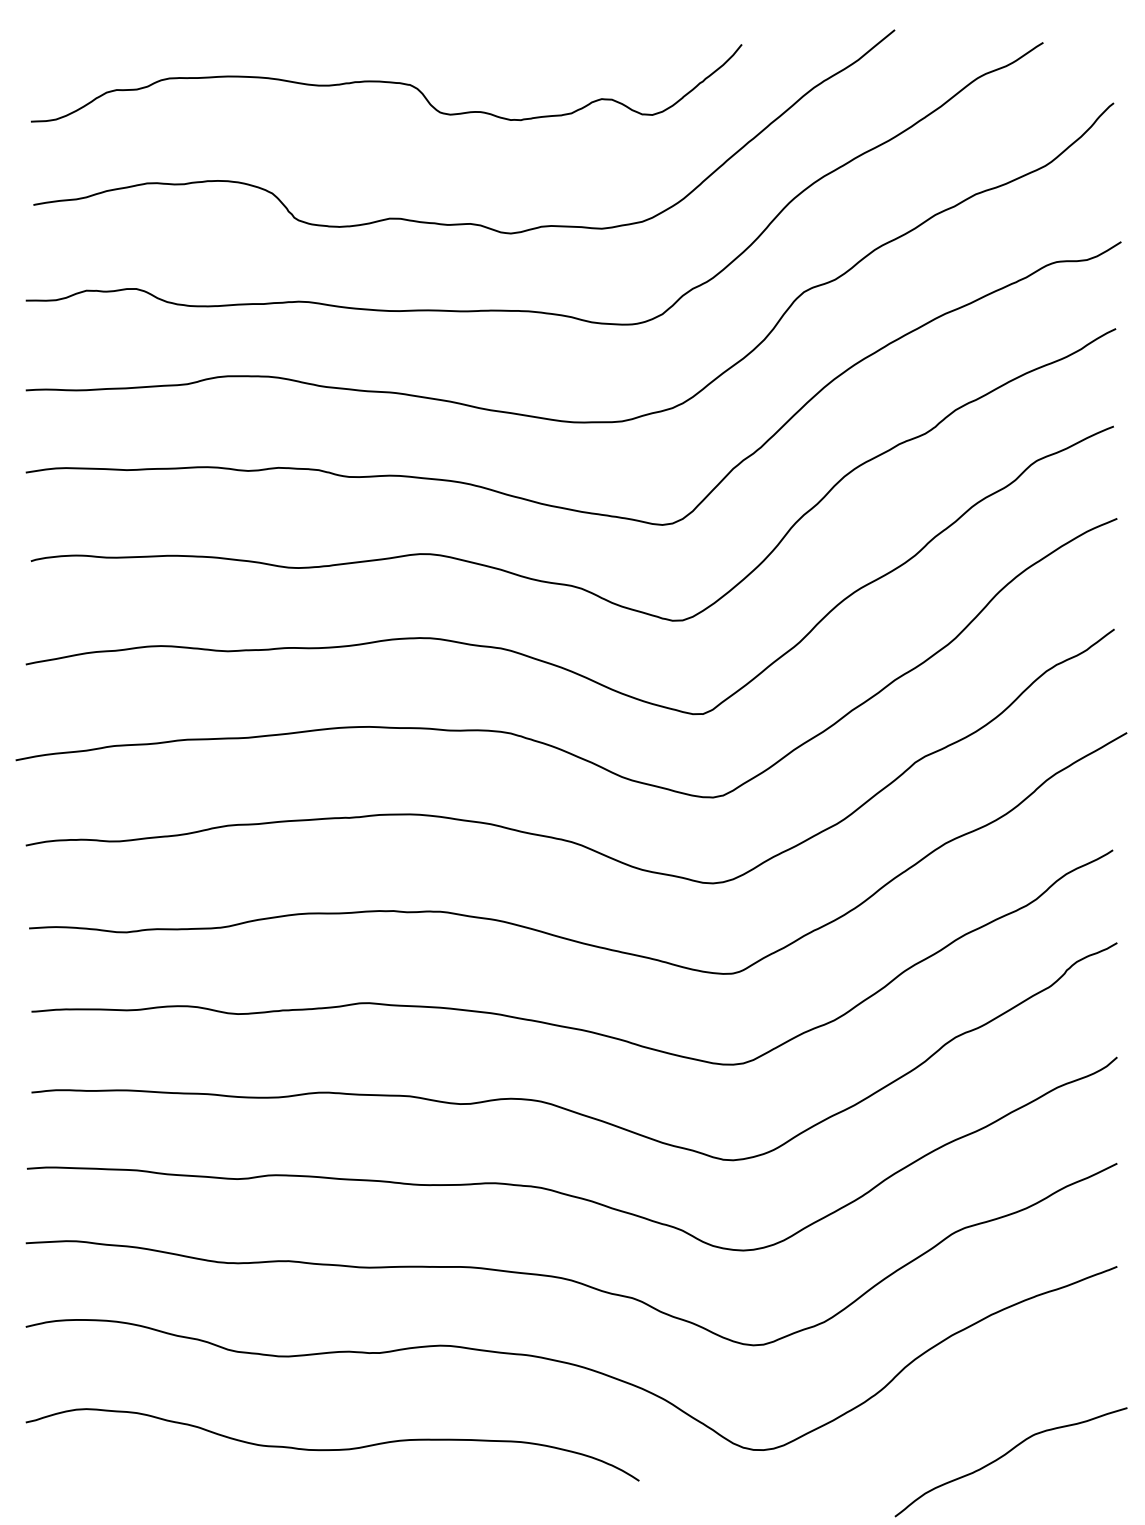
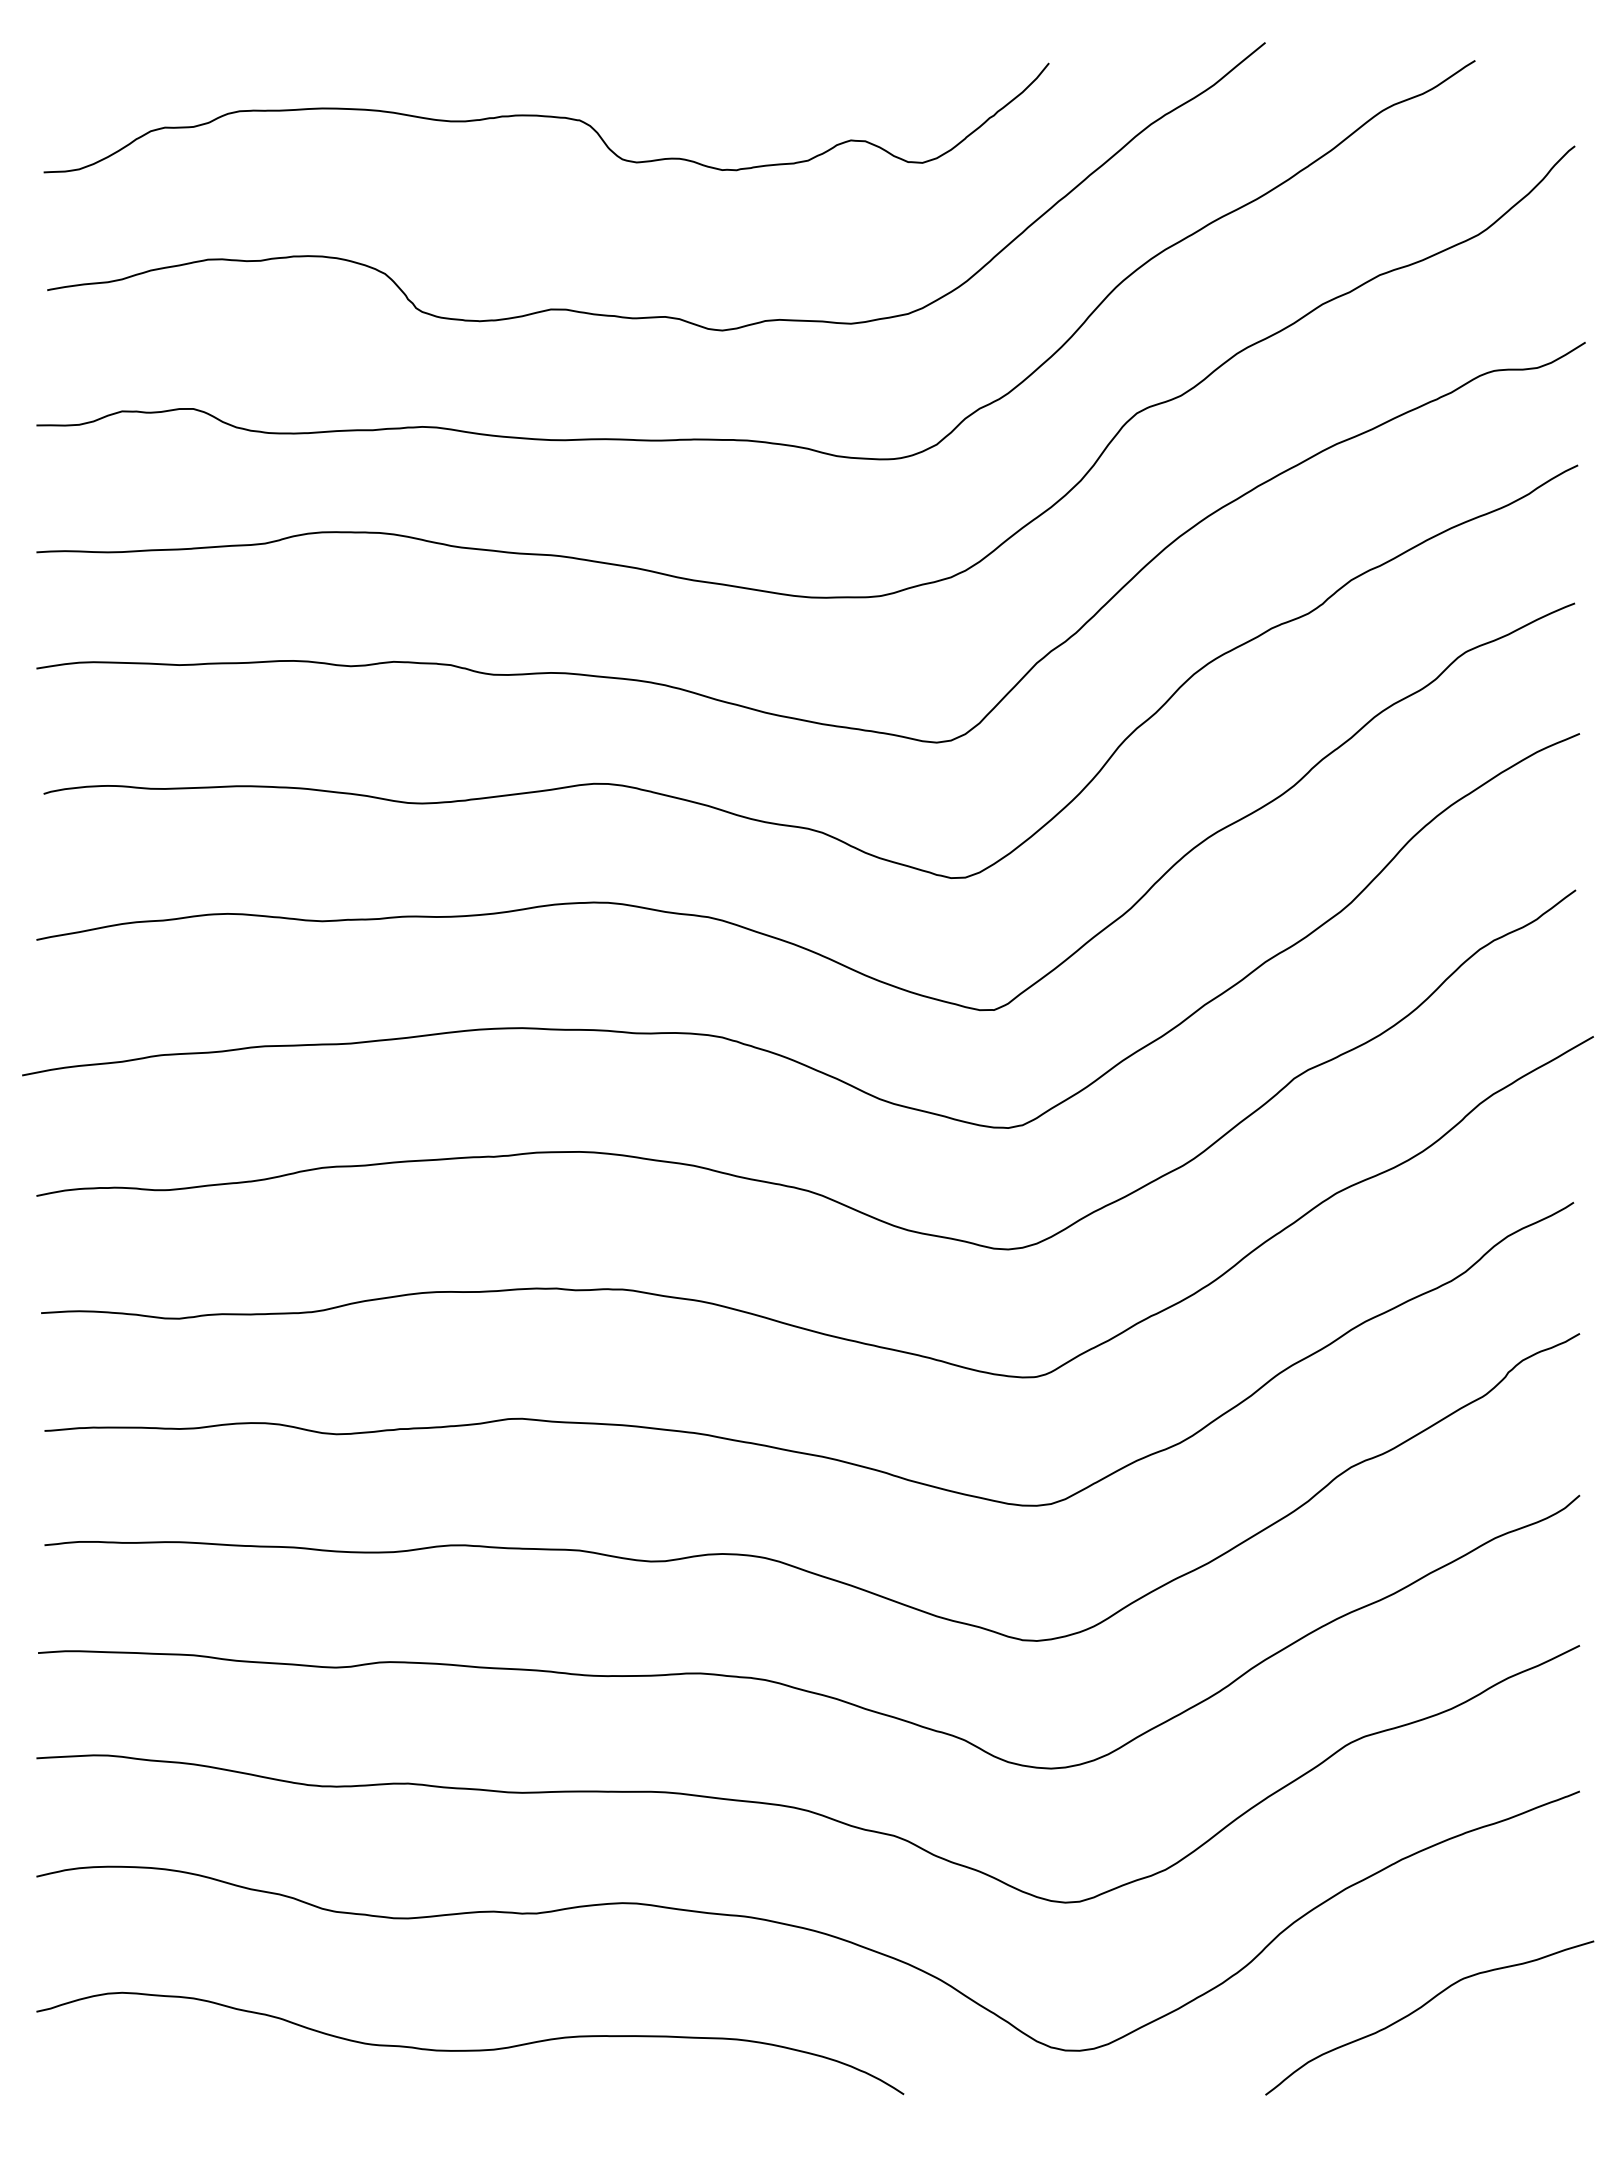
curve: (1005, 1455) -> (1421, 2008), moved

